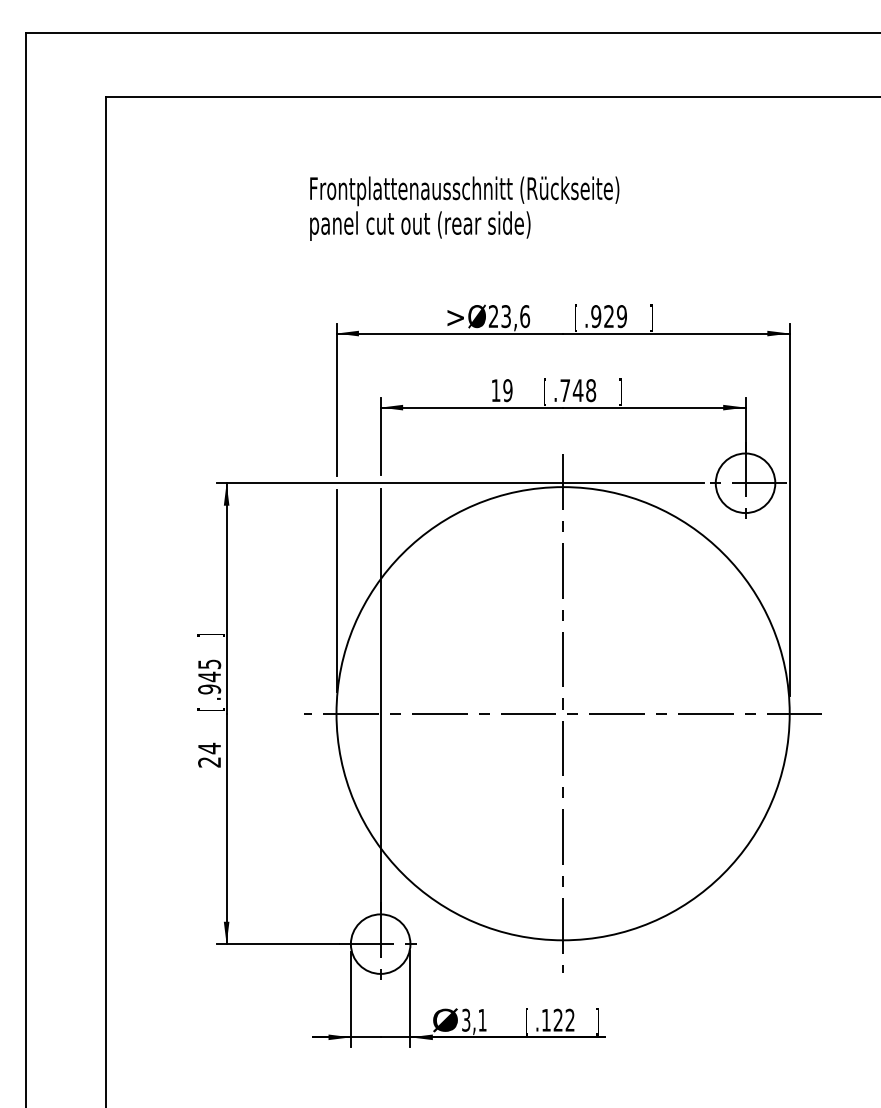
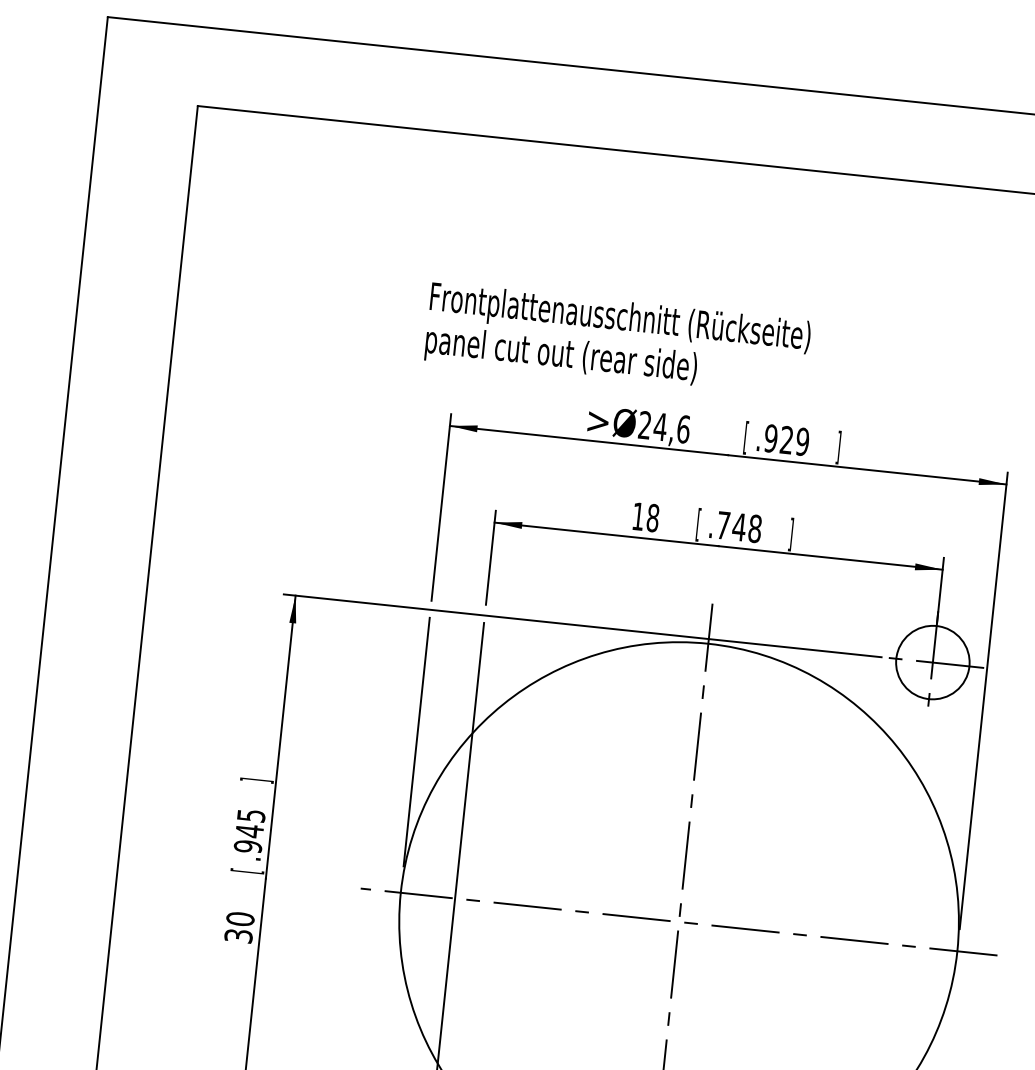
text: (464, 208) -> (617, 340), moved
text: (506, 316) -> (660, 426), 23,6 -> 24,6
text: (507, 390) -> (652, 517), 19 -> 18
text: (209, 754) -> (239, 926), 24 -> 30

